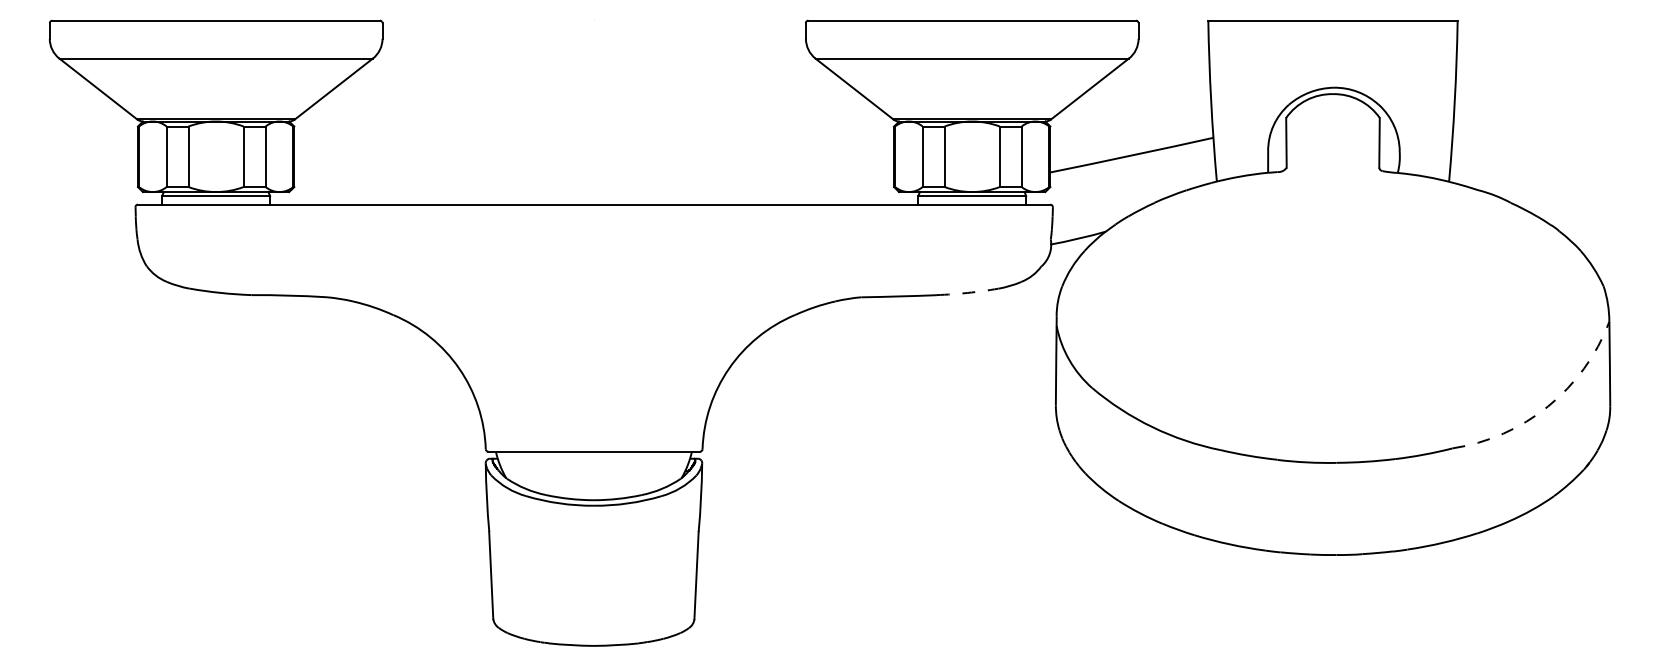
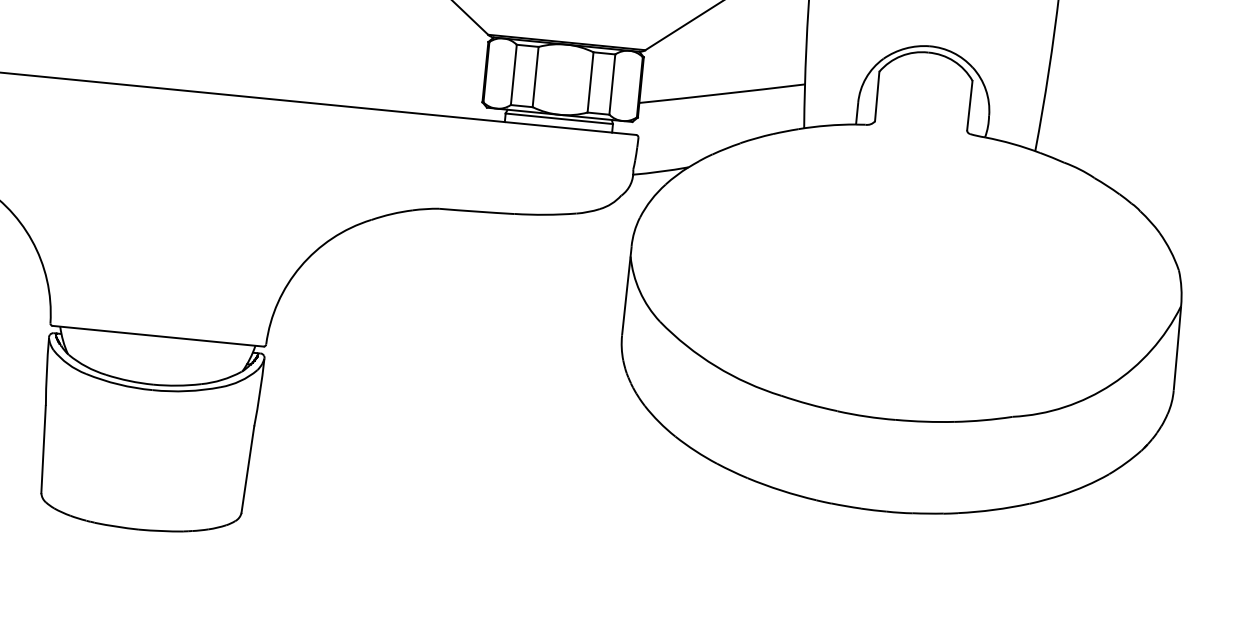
arc: (967, 292) -> (545, 214), dashed -> solid
arc: (1548, 406) -> (1112, 384), dashed -> solid

